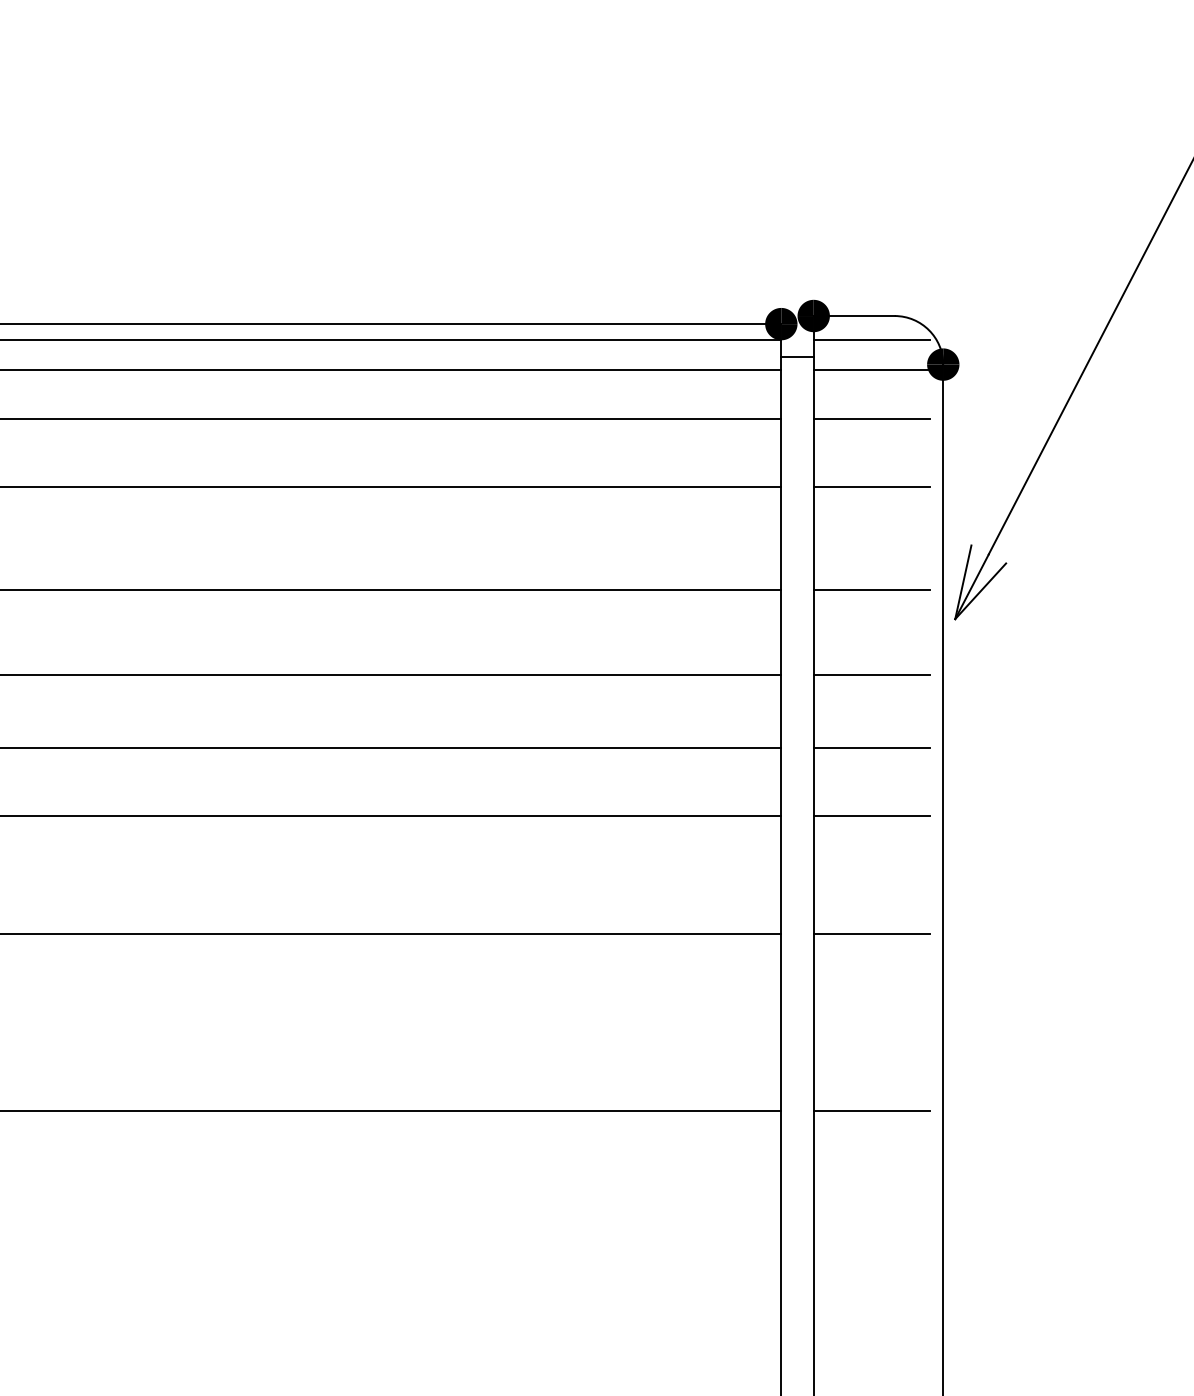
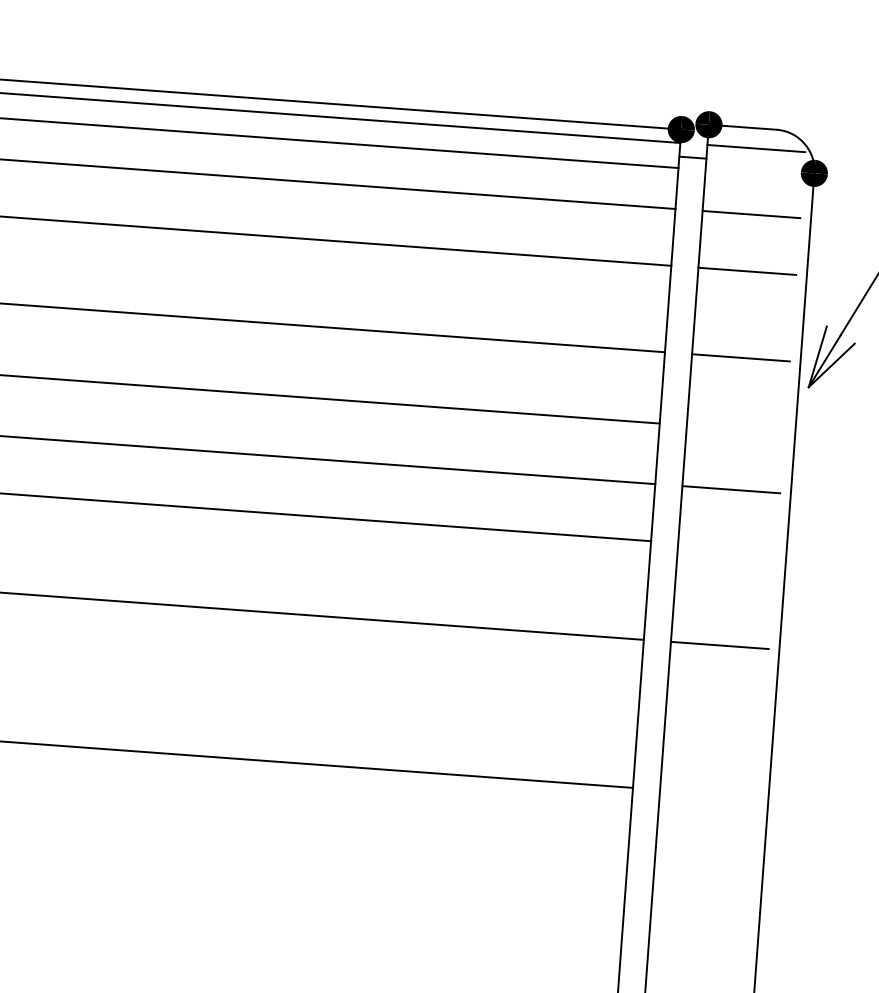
line: (871, 370) -> (753, 173), removed
line: (871, 675) -> (735, 429), removed
line: (871, 815) -> (726, 546), removed
line: (871, 1110) -> (708, 793), removed

